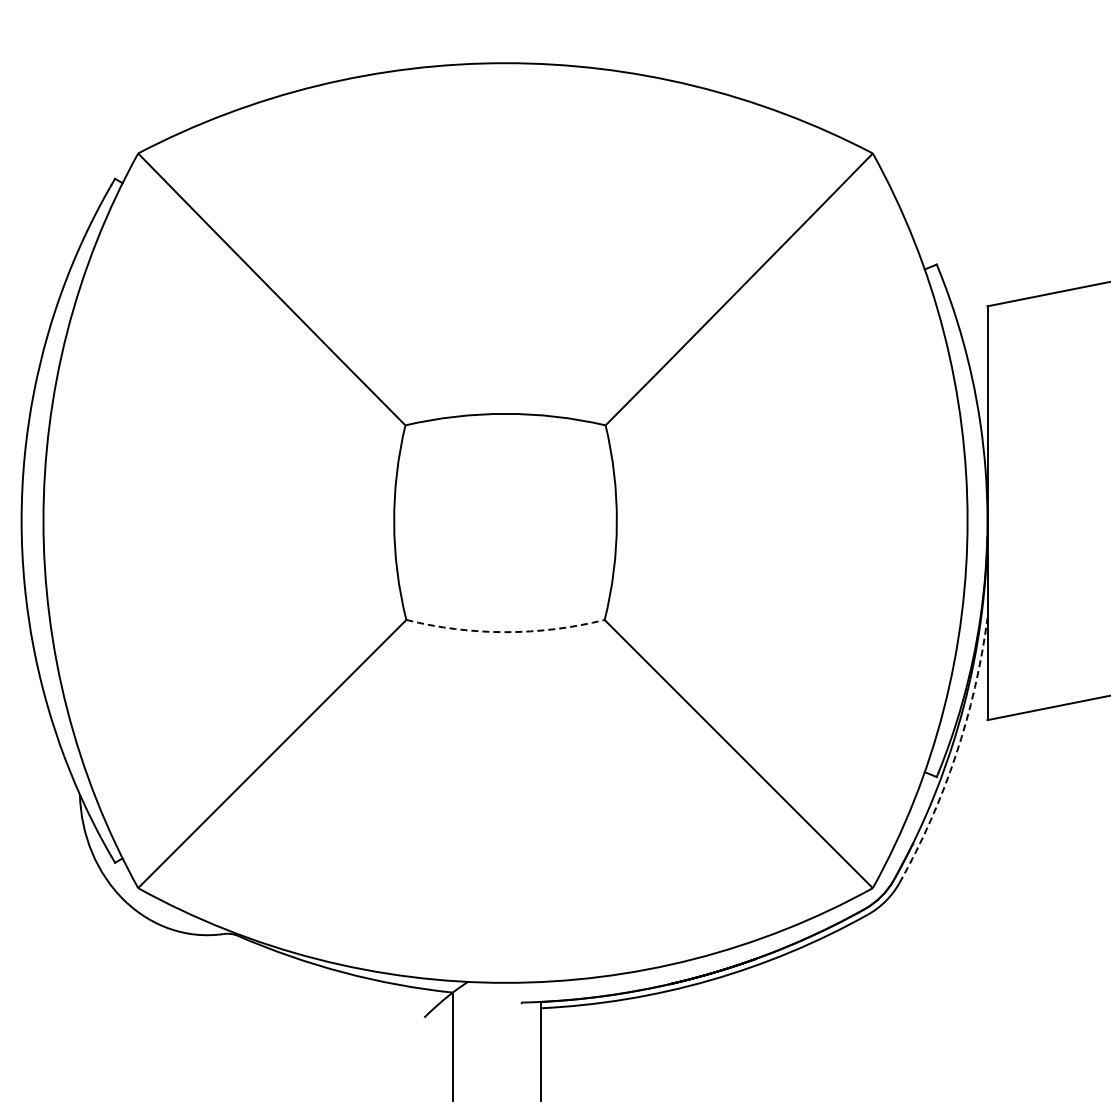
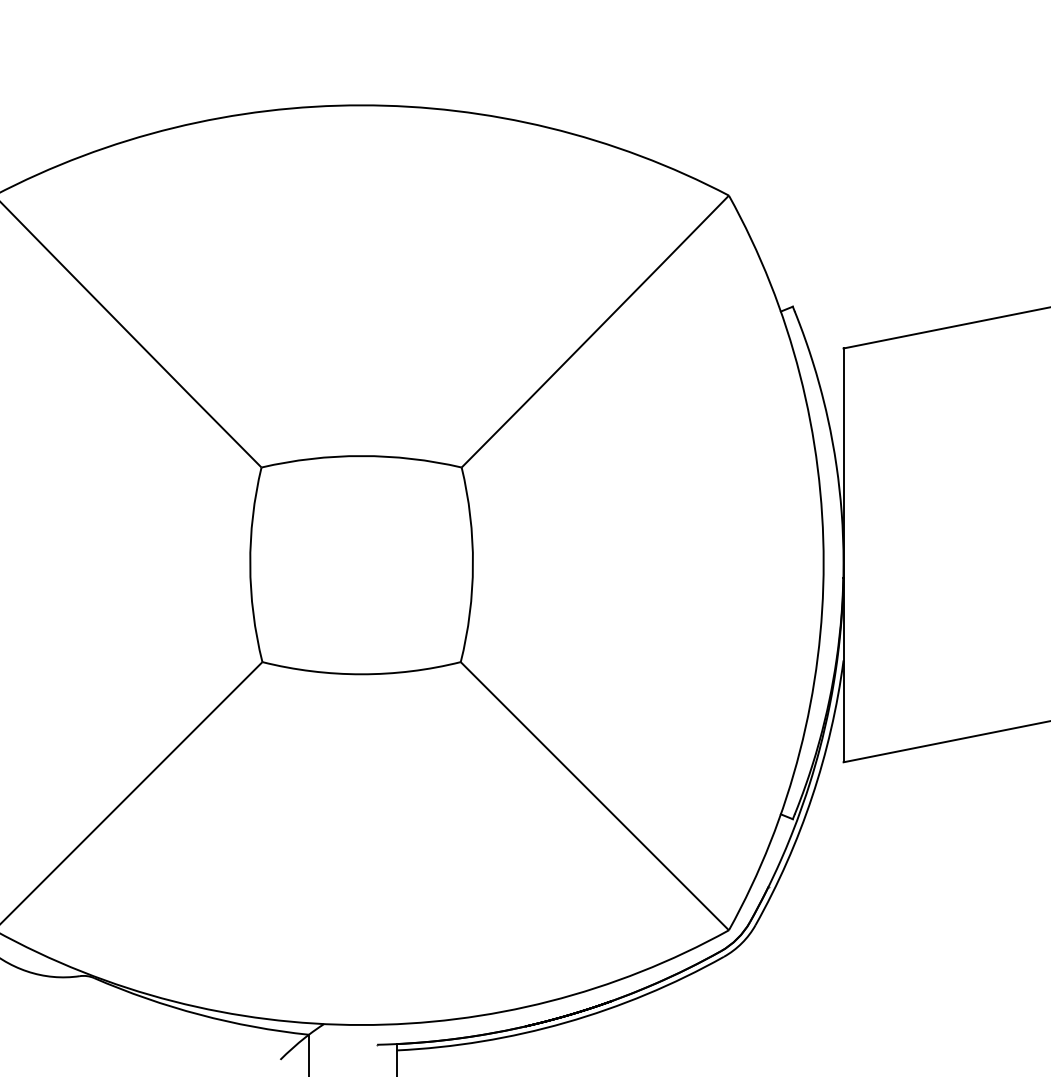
arc: (505, 632) -> (361, 674), dashed -> solid
arc: (956, 754) -> (812, 796), dashed -> solid

